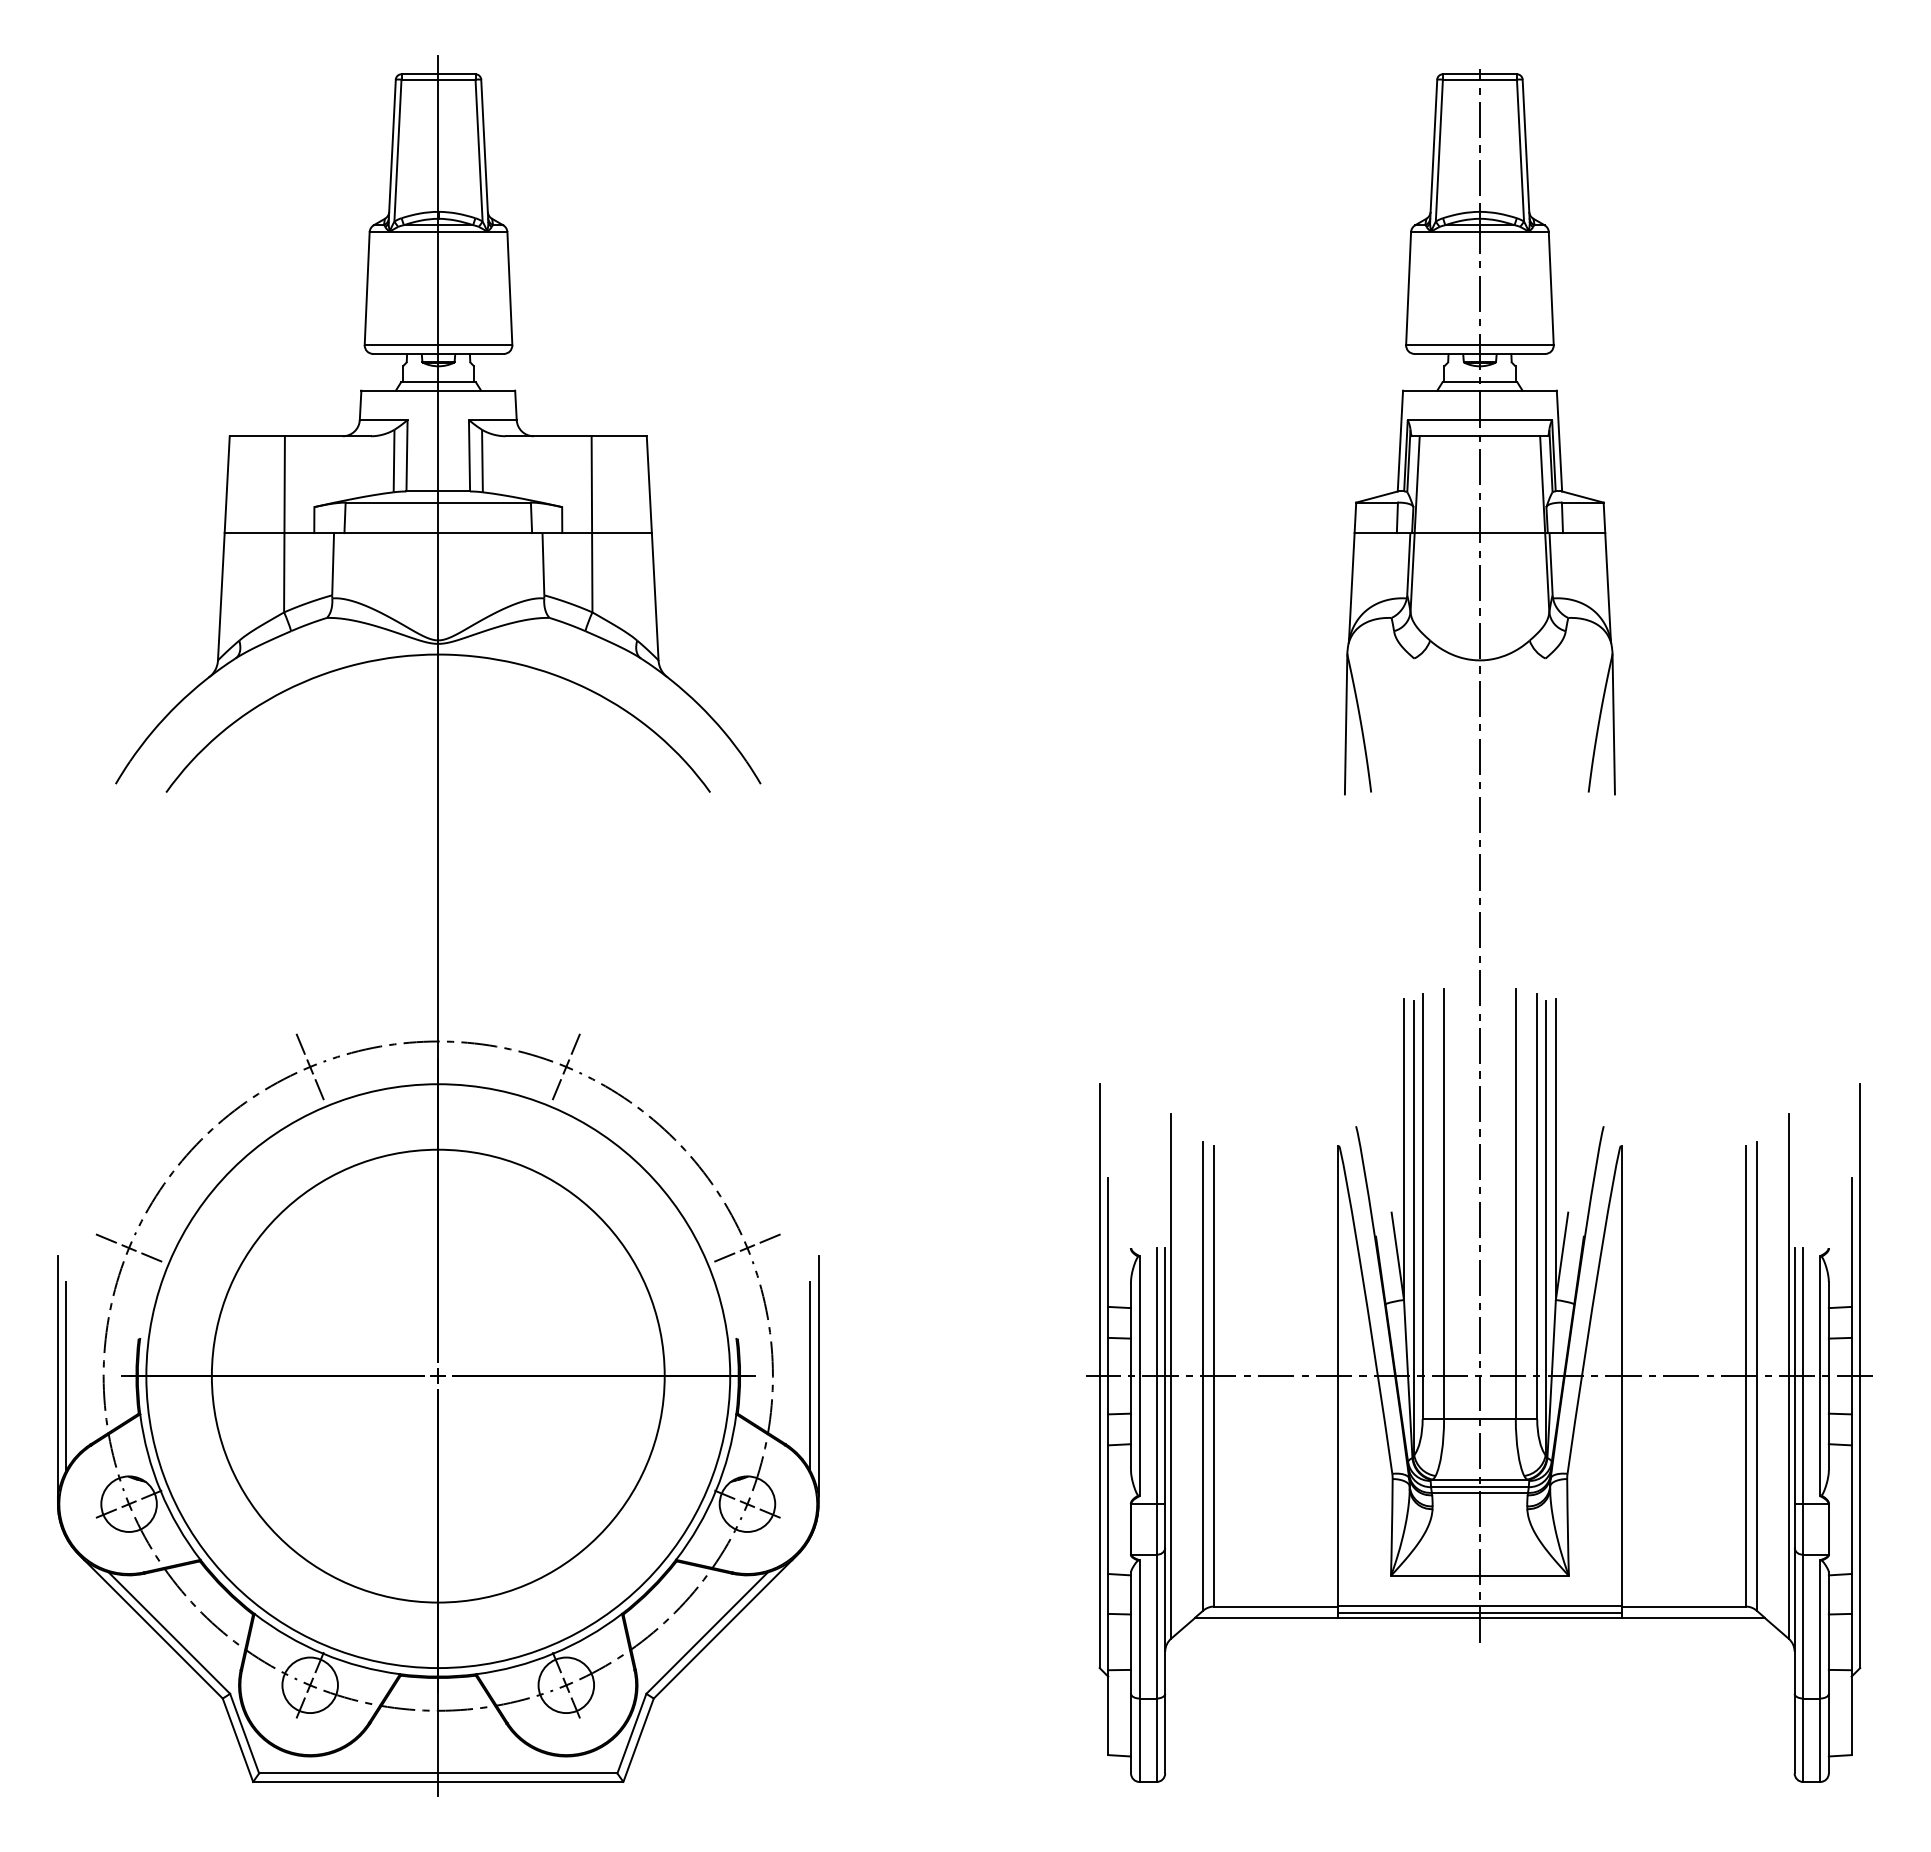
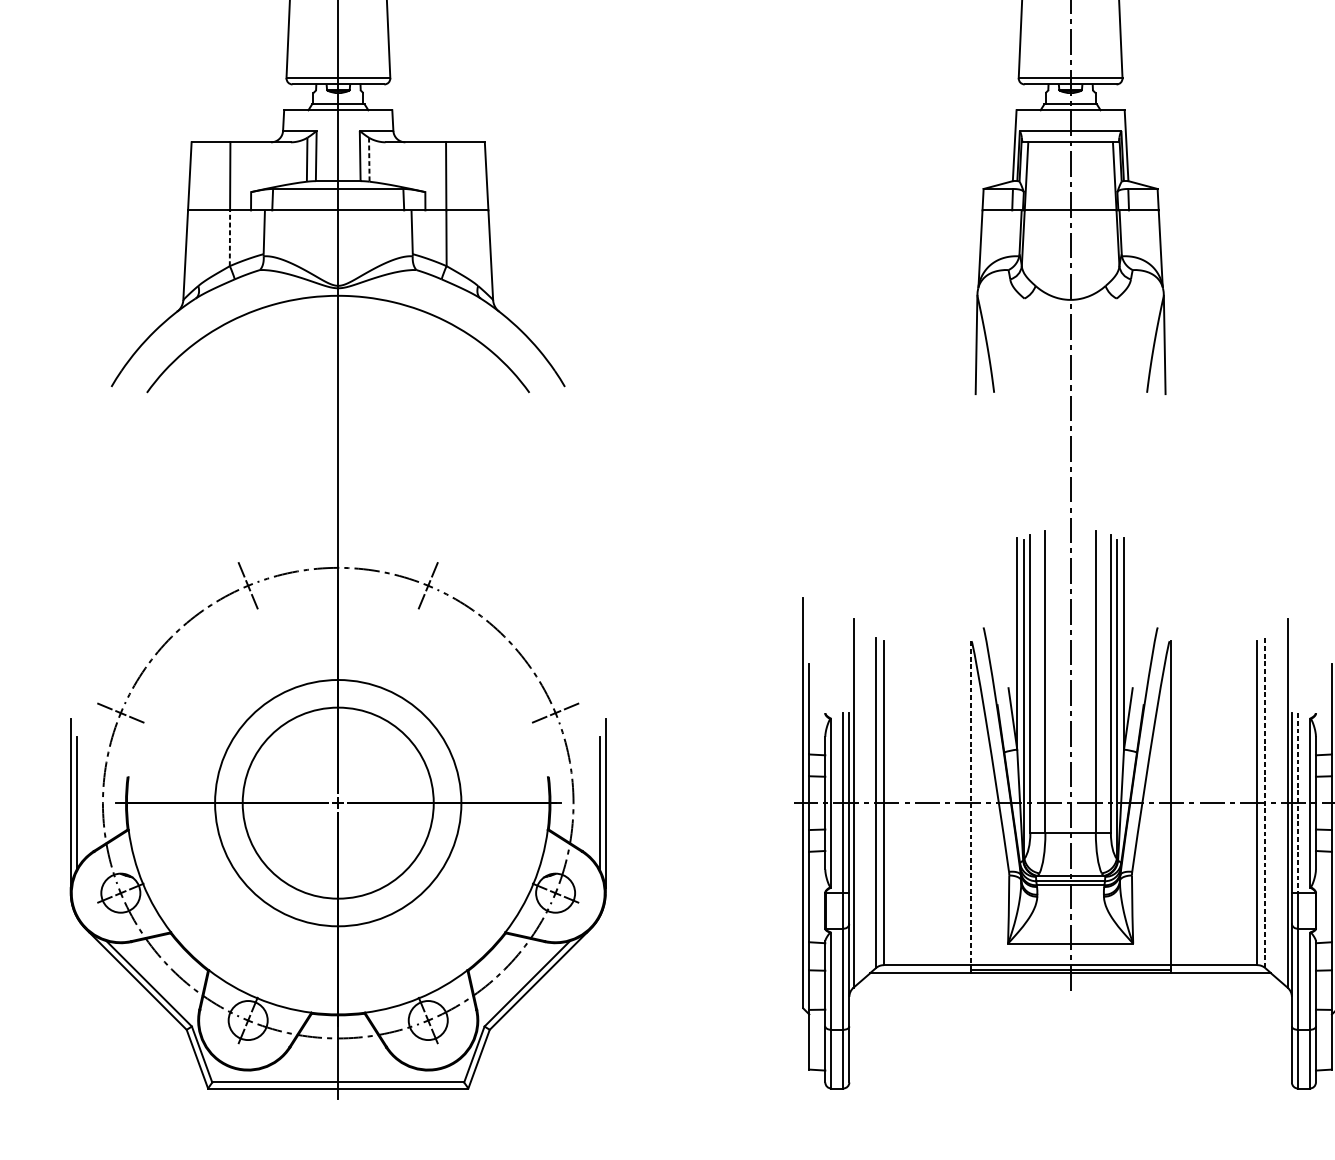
line: (482, 460) -> (369, 159), solid -> dashed
line: (284, 572) -> (230, 238), solid -> dashed
circle: (437, 1375) -> (337, 802), size x0.6
circle: (438, 1376) -> (338, 803), size x0.6
line: (1337, 1376) -> (970, 803), solid -> dashed
line: (1756, 1376) -> (1265, 803), solid -> dashed
line: (1803, 1376) -> (1298, 803), solid -> dashed

